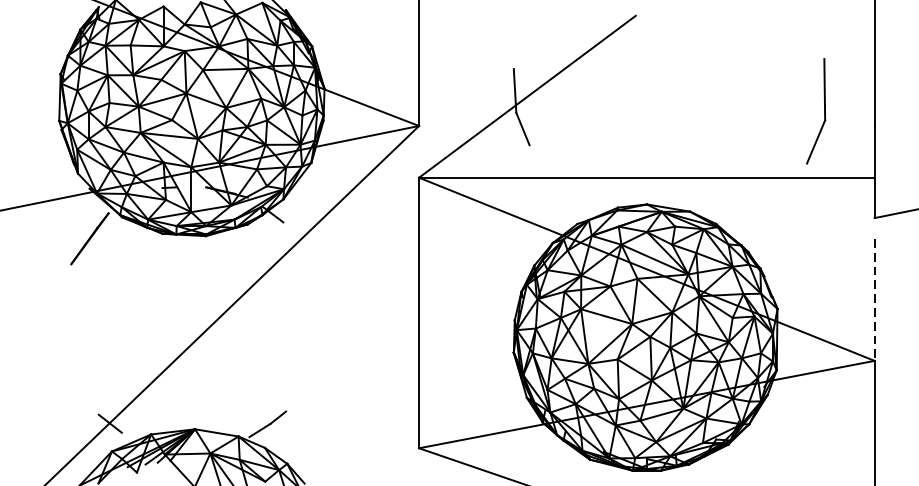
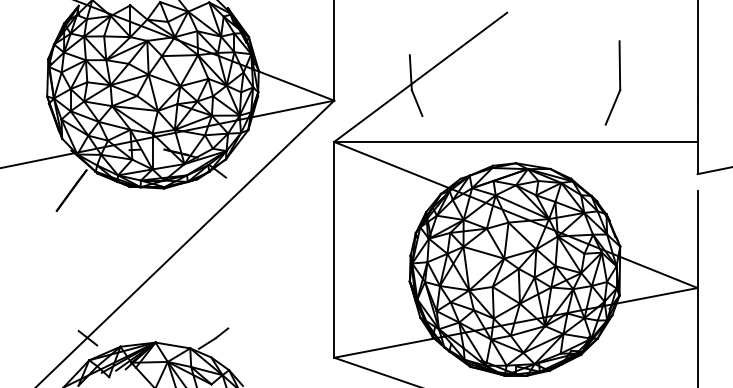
part: (824, 110) -> (619, 82), moved
line: (874, 300) -> (697, 239), dashed -> solid

